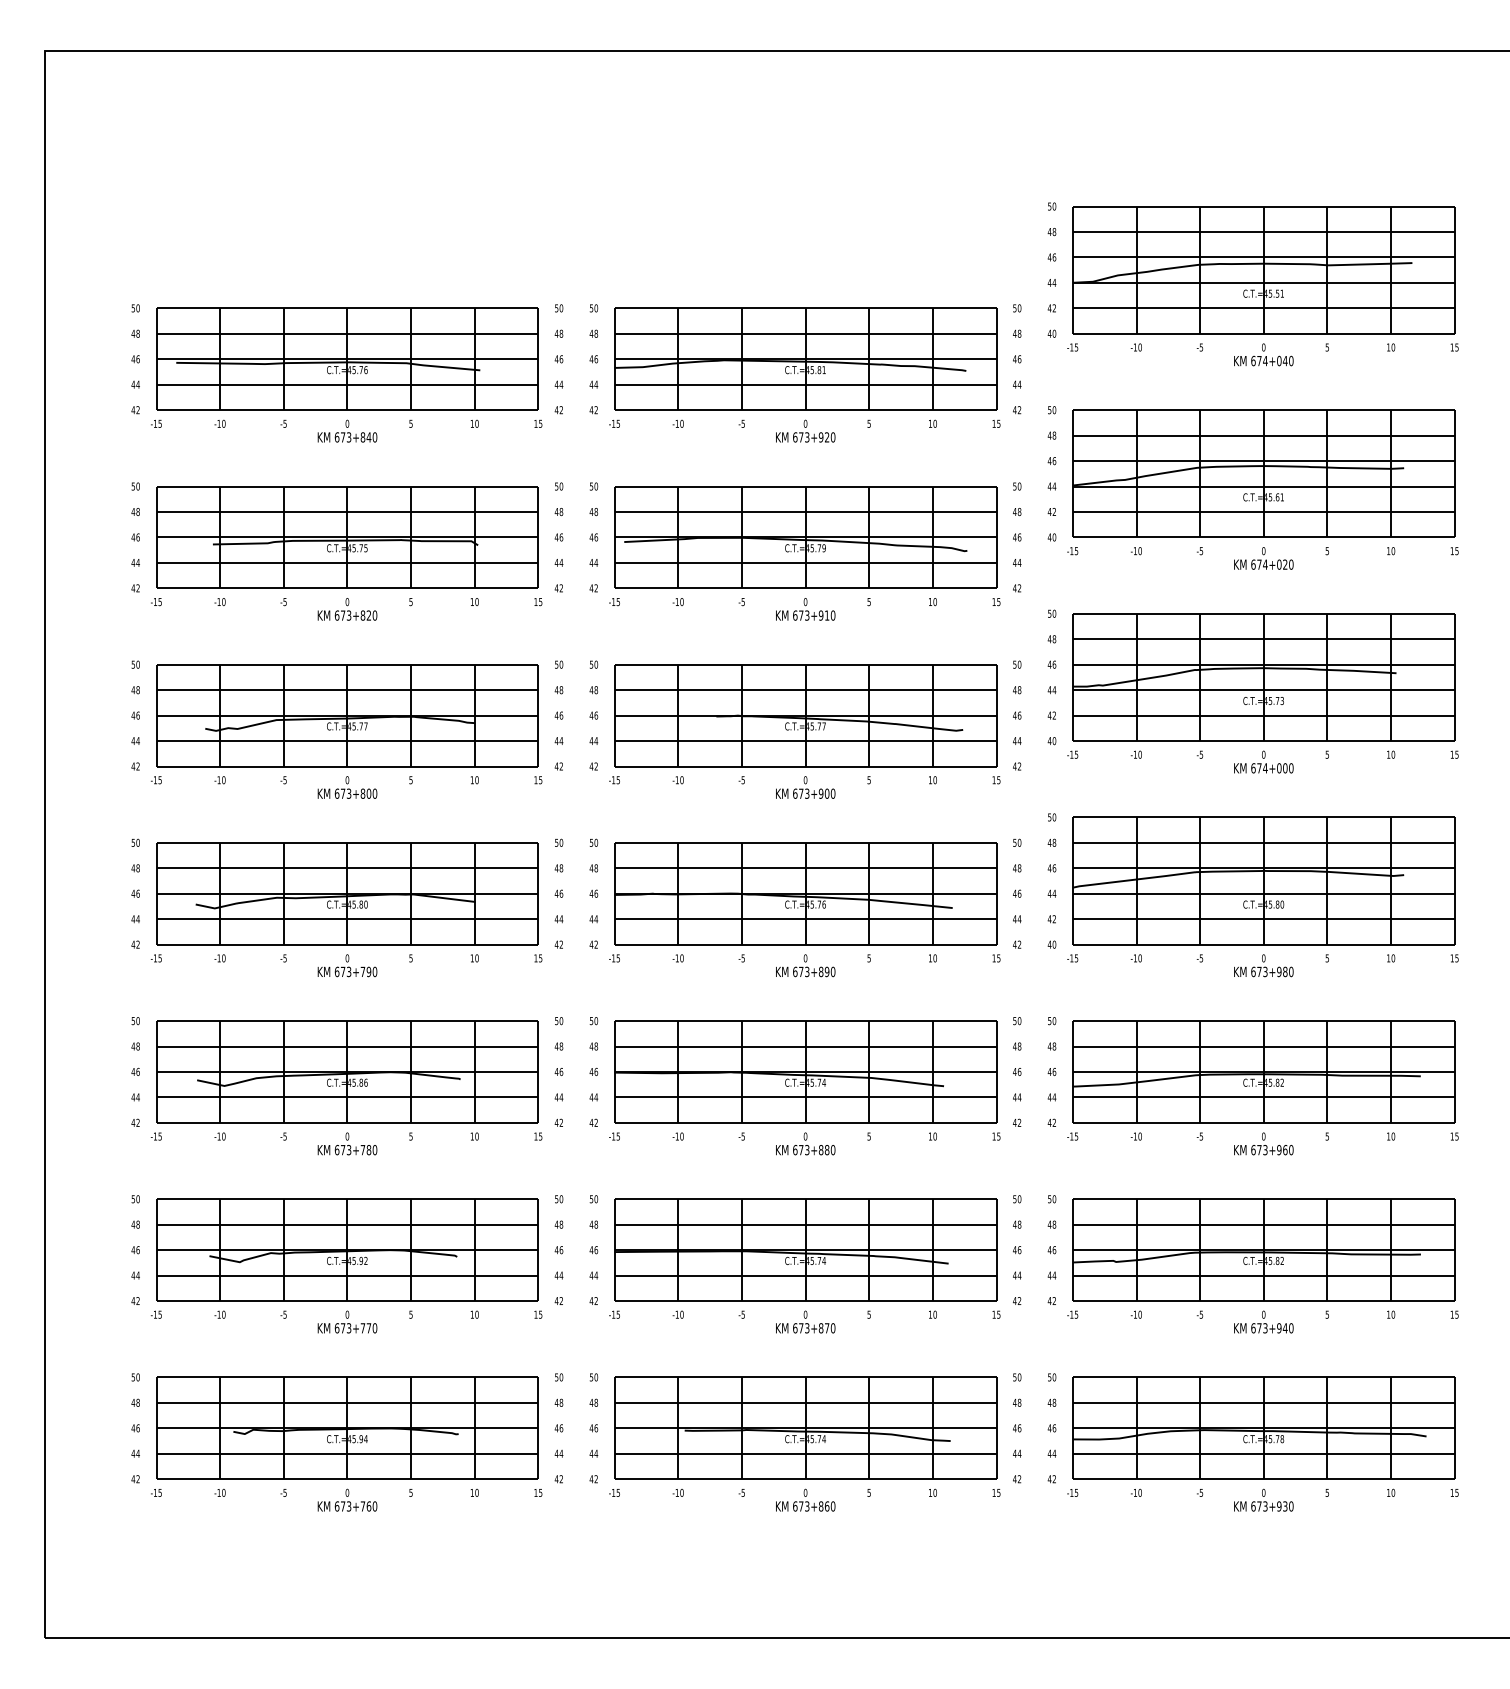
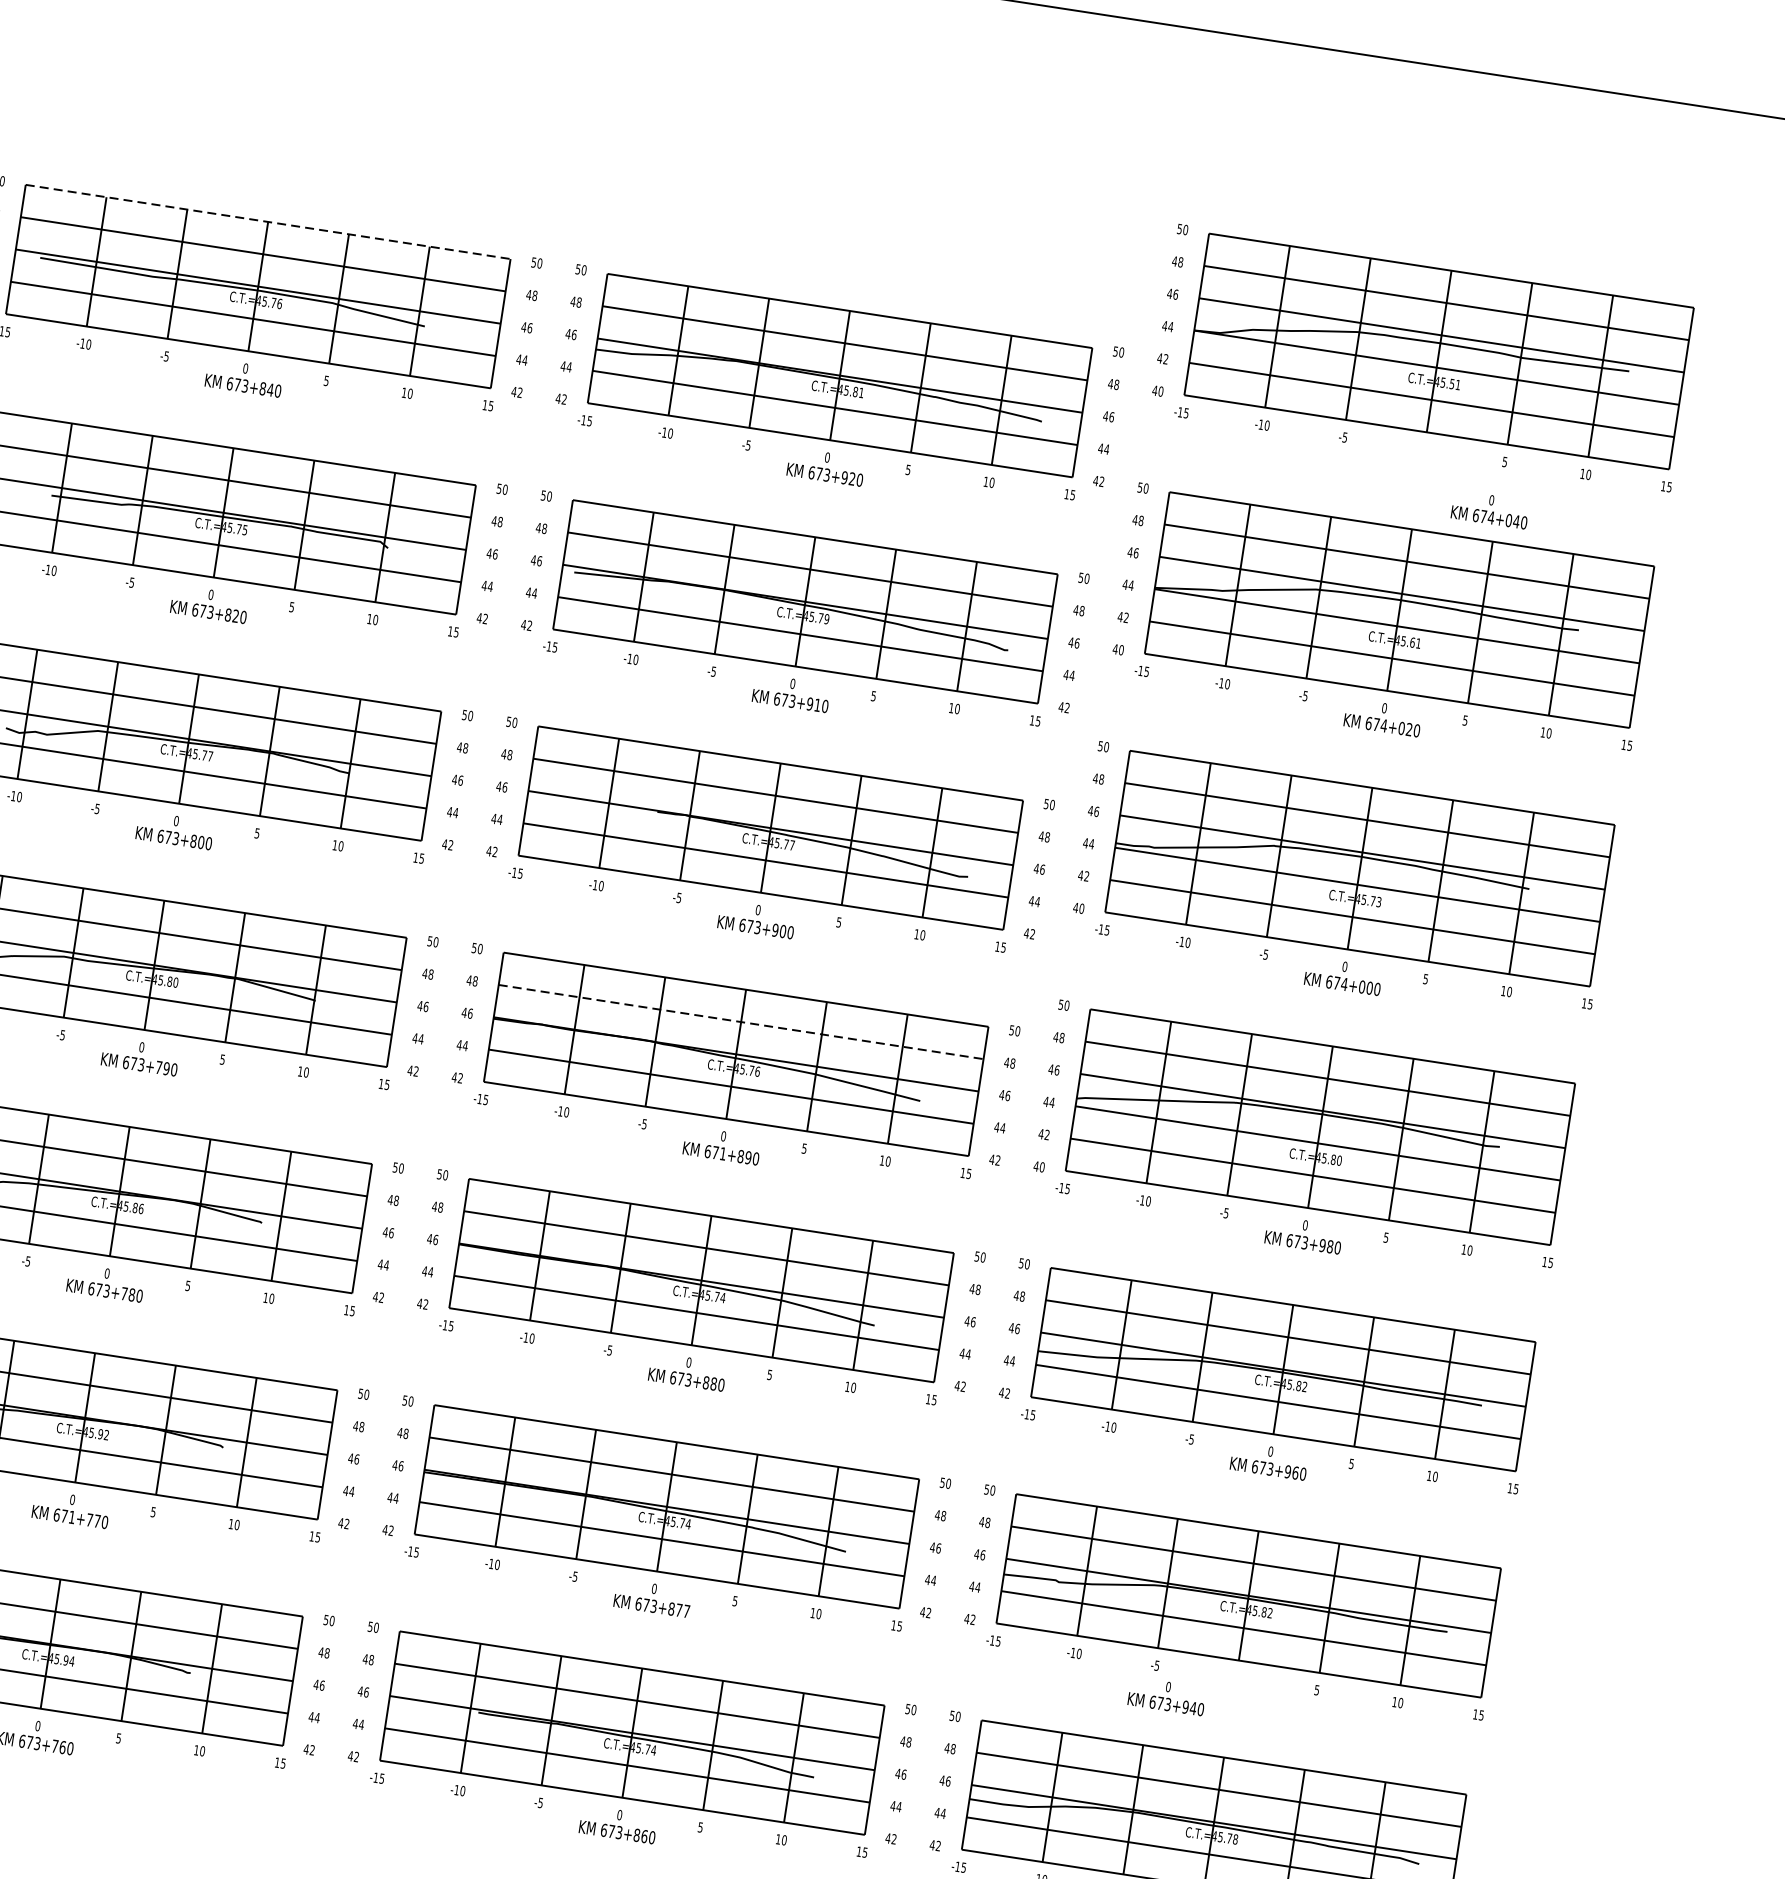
line: (347, 308) -> (268, 222), solid -> dashed
text: (1263, 354) -> (1490, 509), moved
line: (805, 868) -> (740, 1022), solid -> dashed
text: (807, 971) -> (723, 1153), 673+890 -> 671+890
text: (1263, 1321) -> (1166, 1695), moved
text: (348, 1328) -> (71, 1517), 673+770 -> 671+770
text: (832, 1328) -> (685, 1611), 673+870 -> 673+877

